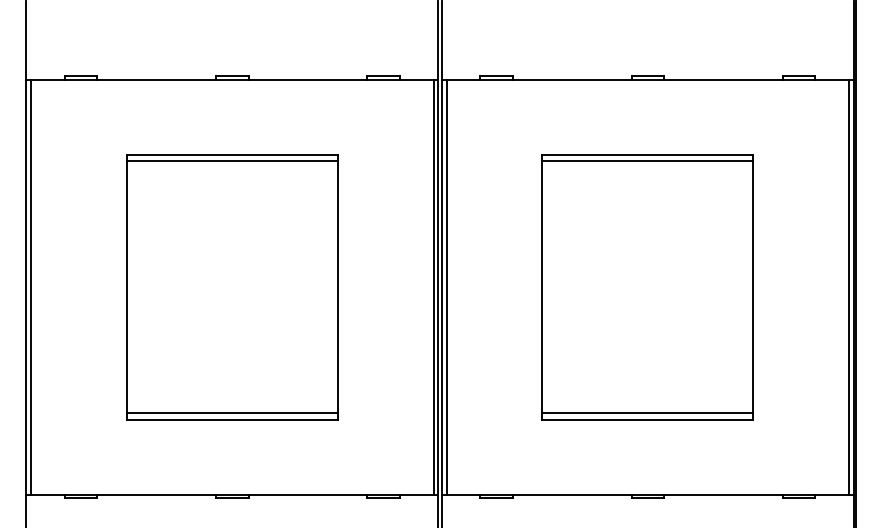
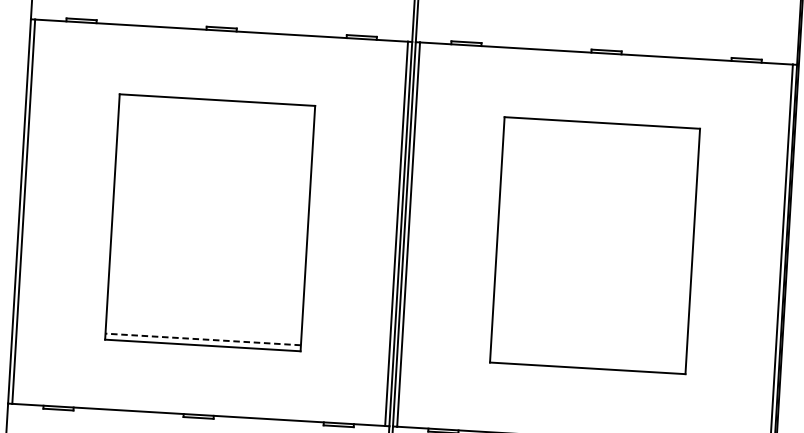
line: (231, 161) -> (216, 106), removed
line: (647, 161) -> (601, 129), removed
line: (232, 413) -> (203, 339), solid -> dashed
line: (647, 413) -> (587, 362), removed

